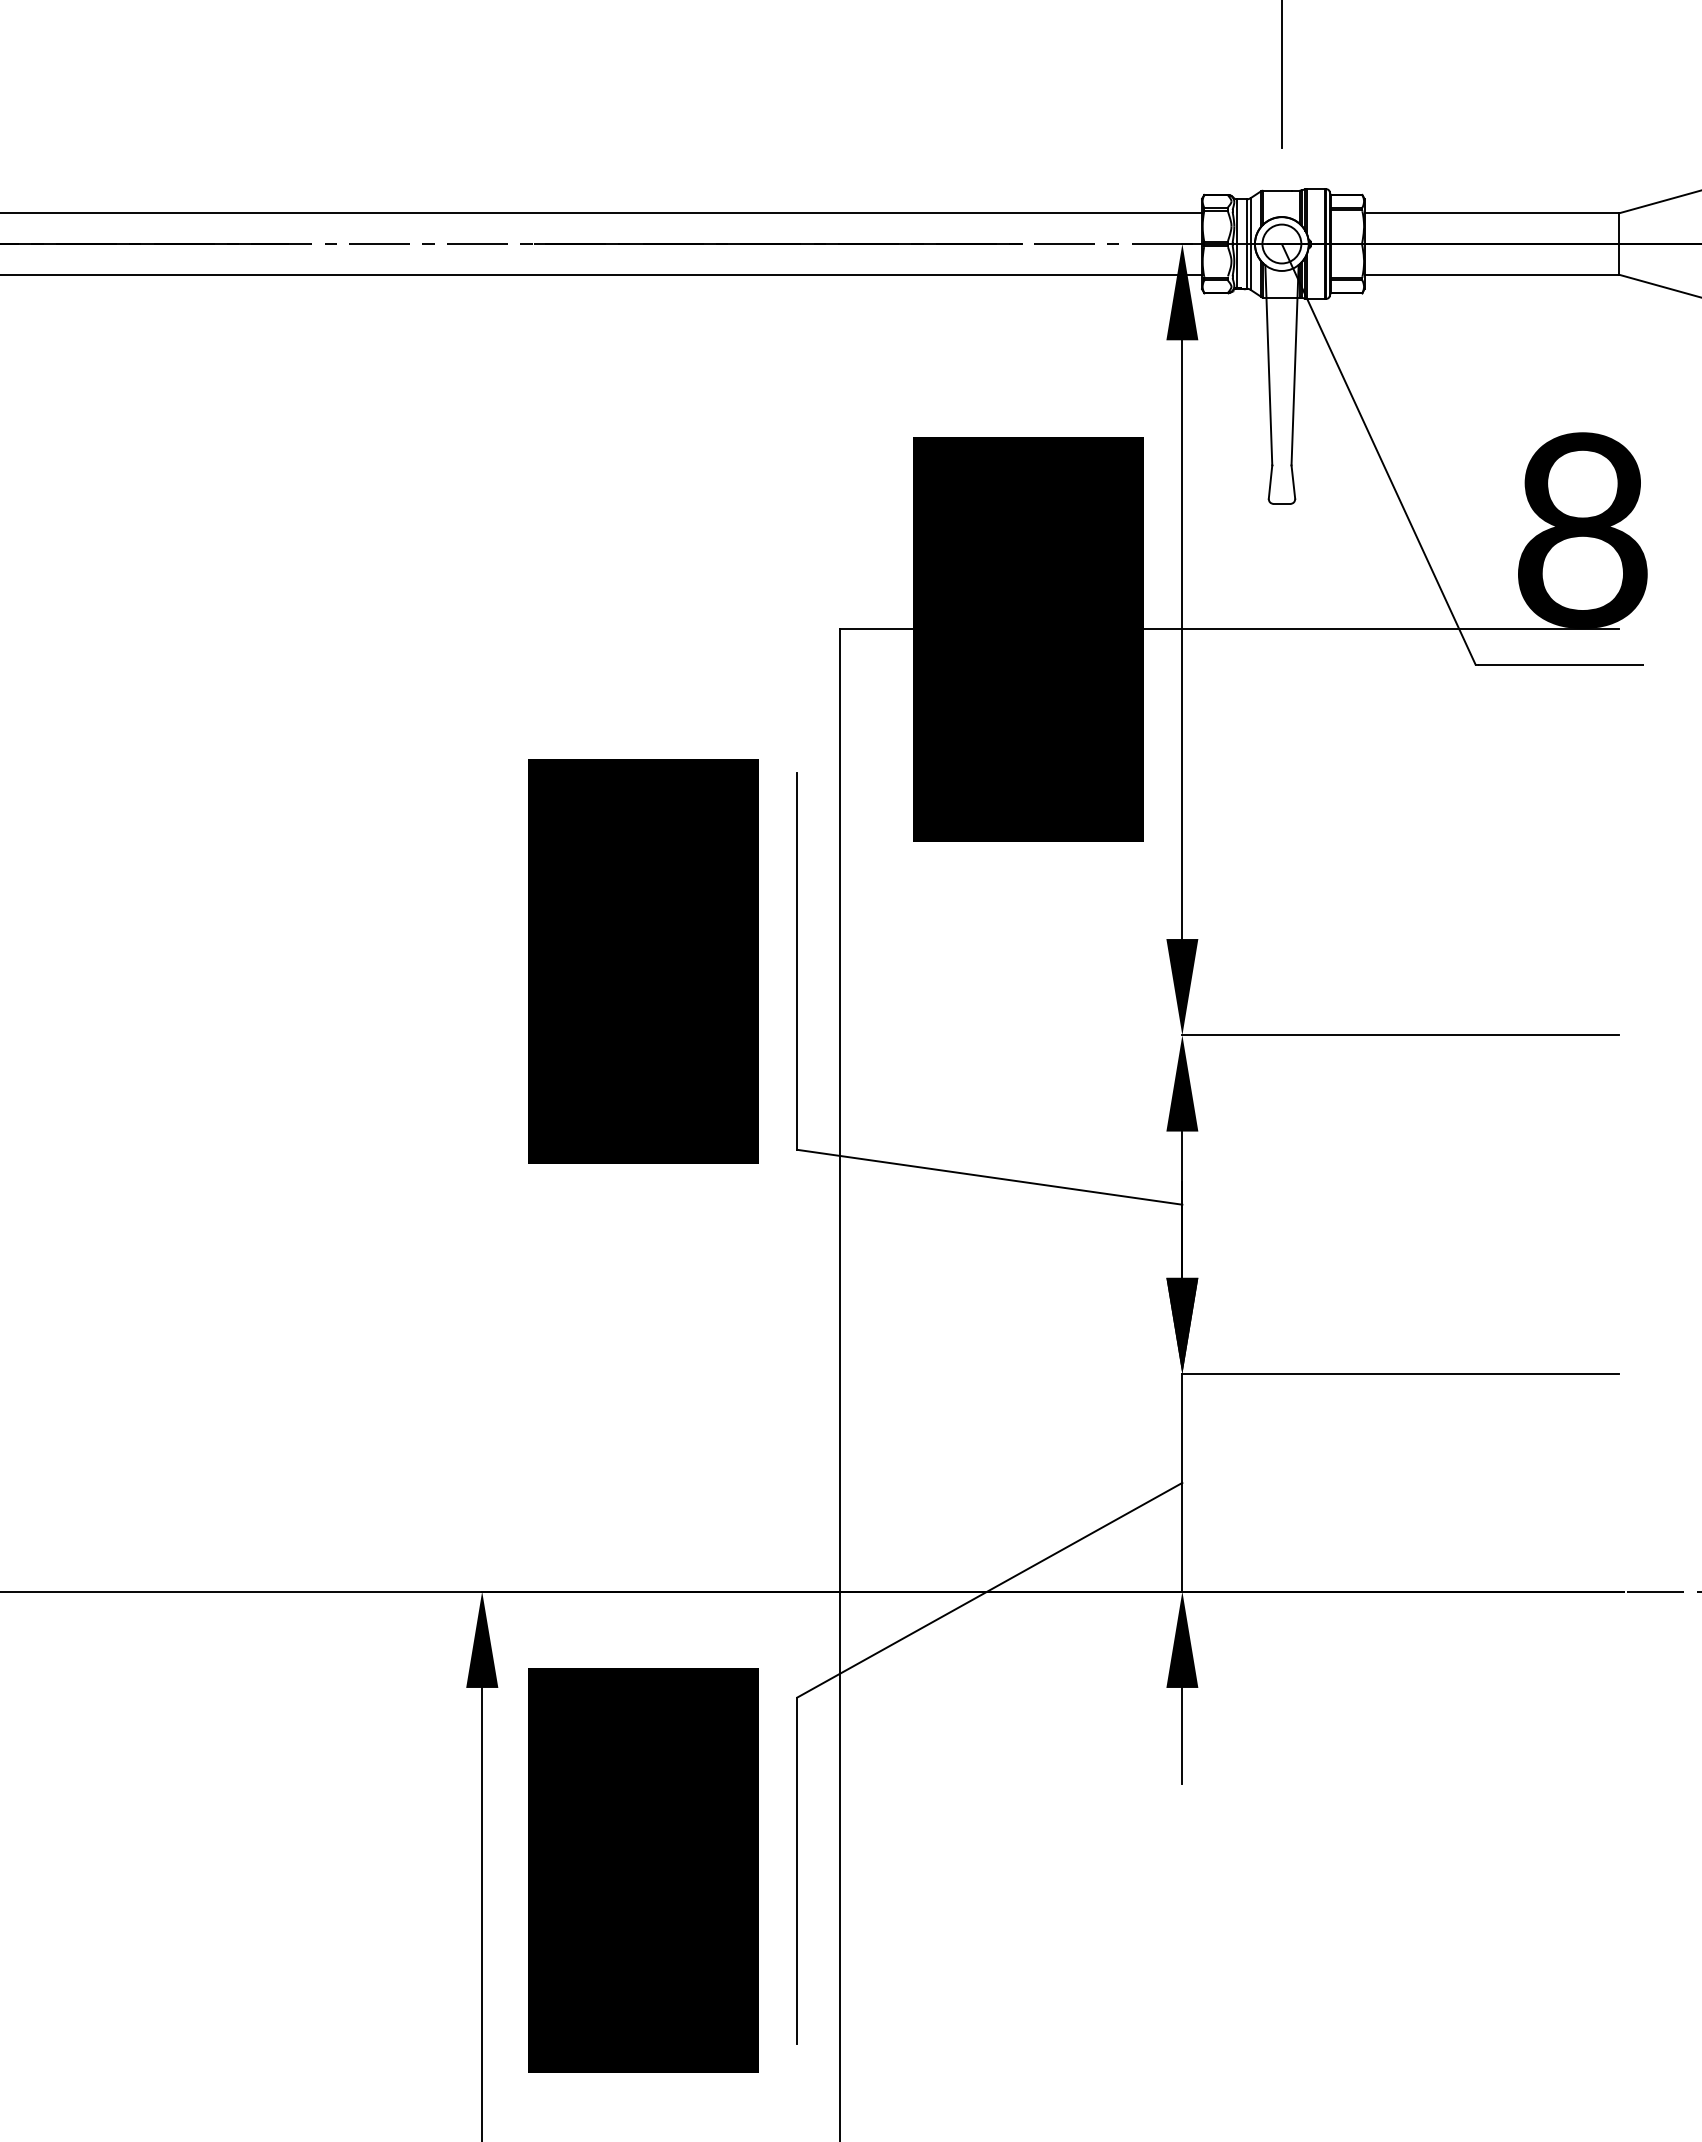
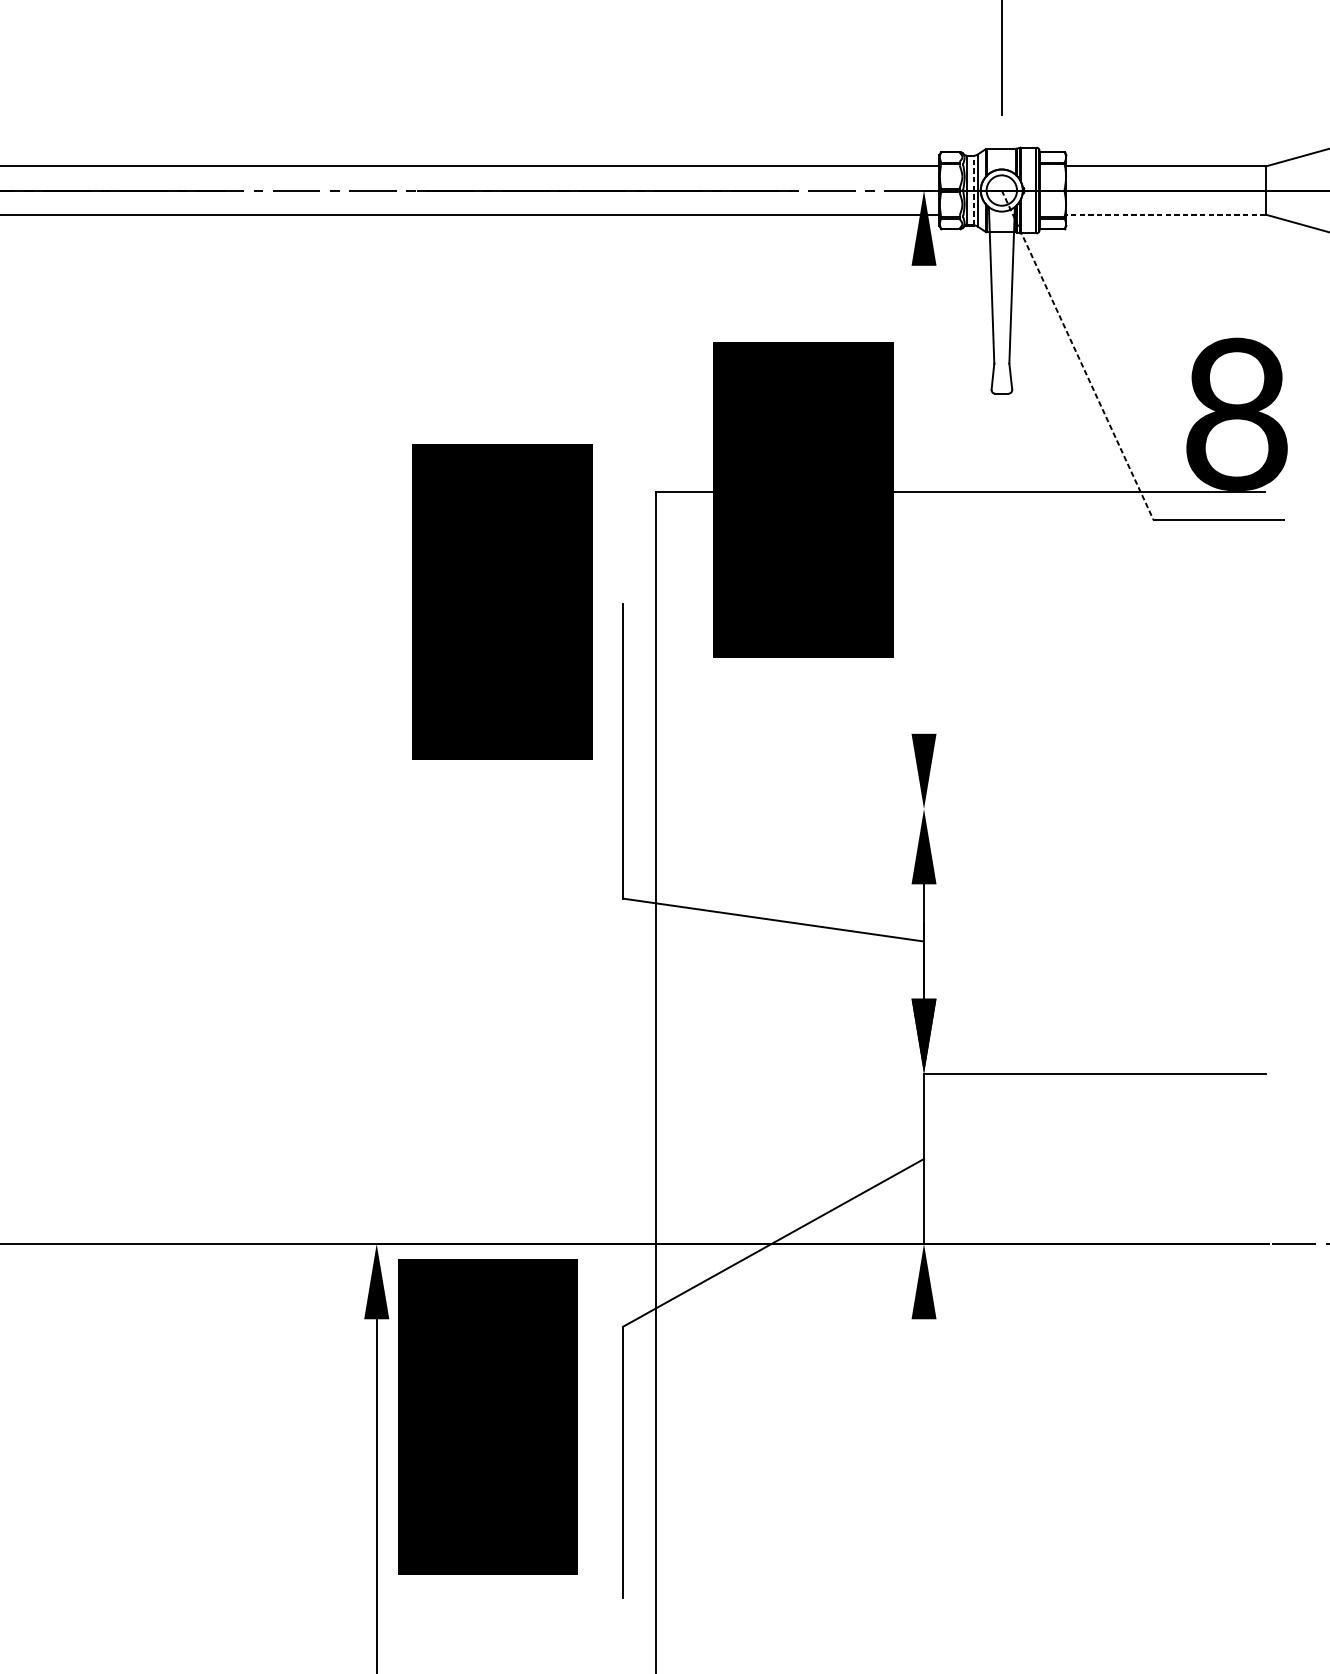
line: (1246, 244) -> (974, 190), solid -> dashed
line: (1491, 274) -> (1165, 214), solid -> dashed
line: (1378, 454) -> (1077, 355), solid -> dashed
line: (1182, 639) -> (924, 499), removed
text: (643, 961) -> (502, 602), moved
line: (1400, 1035) -> (1094, 809), removed
line: (1182, 1735) -> (924, 1356), removed
text: (643, 1870) -> (487, 1416), moved

